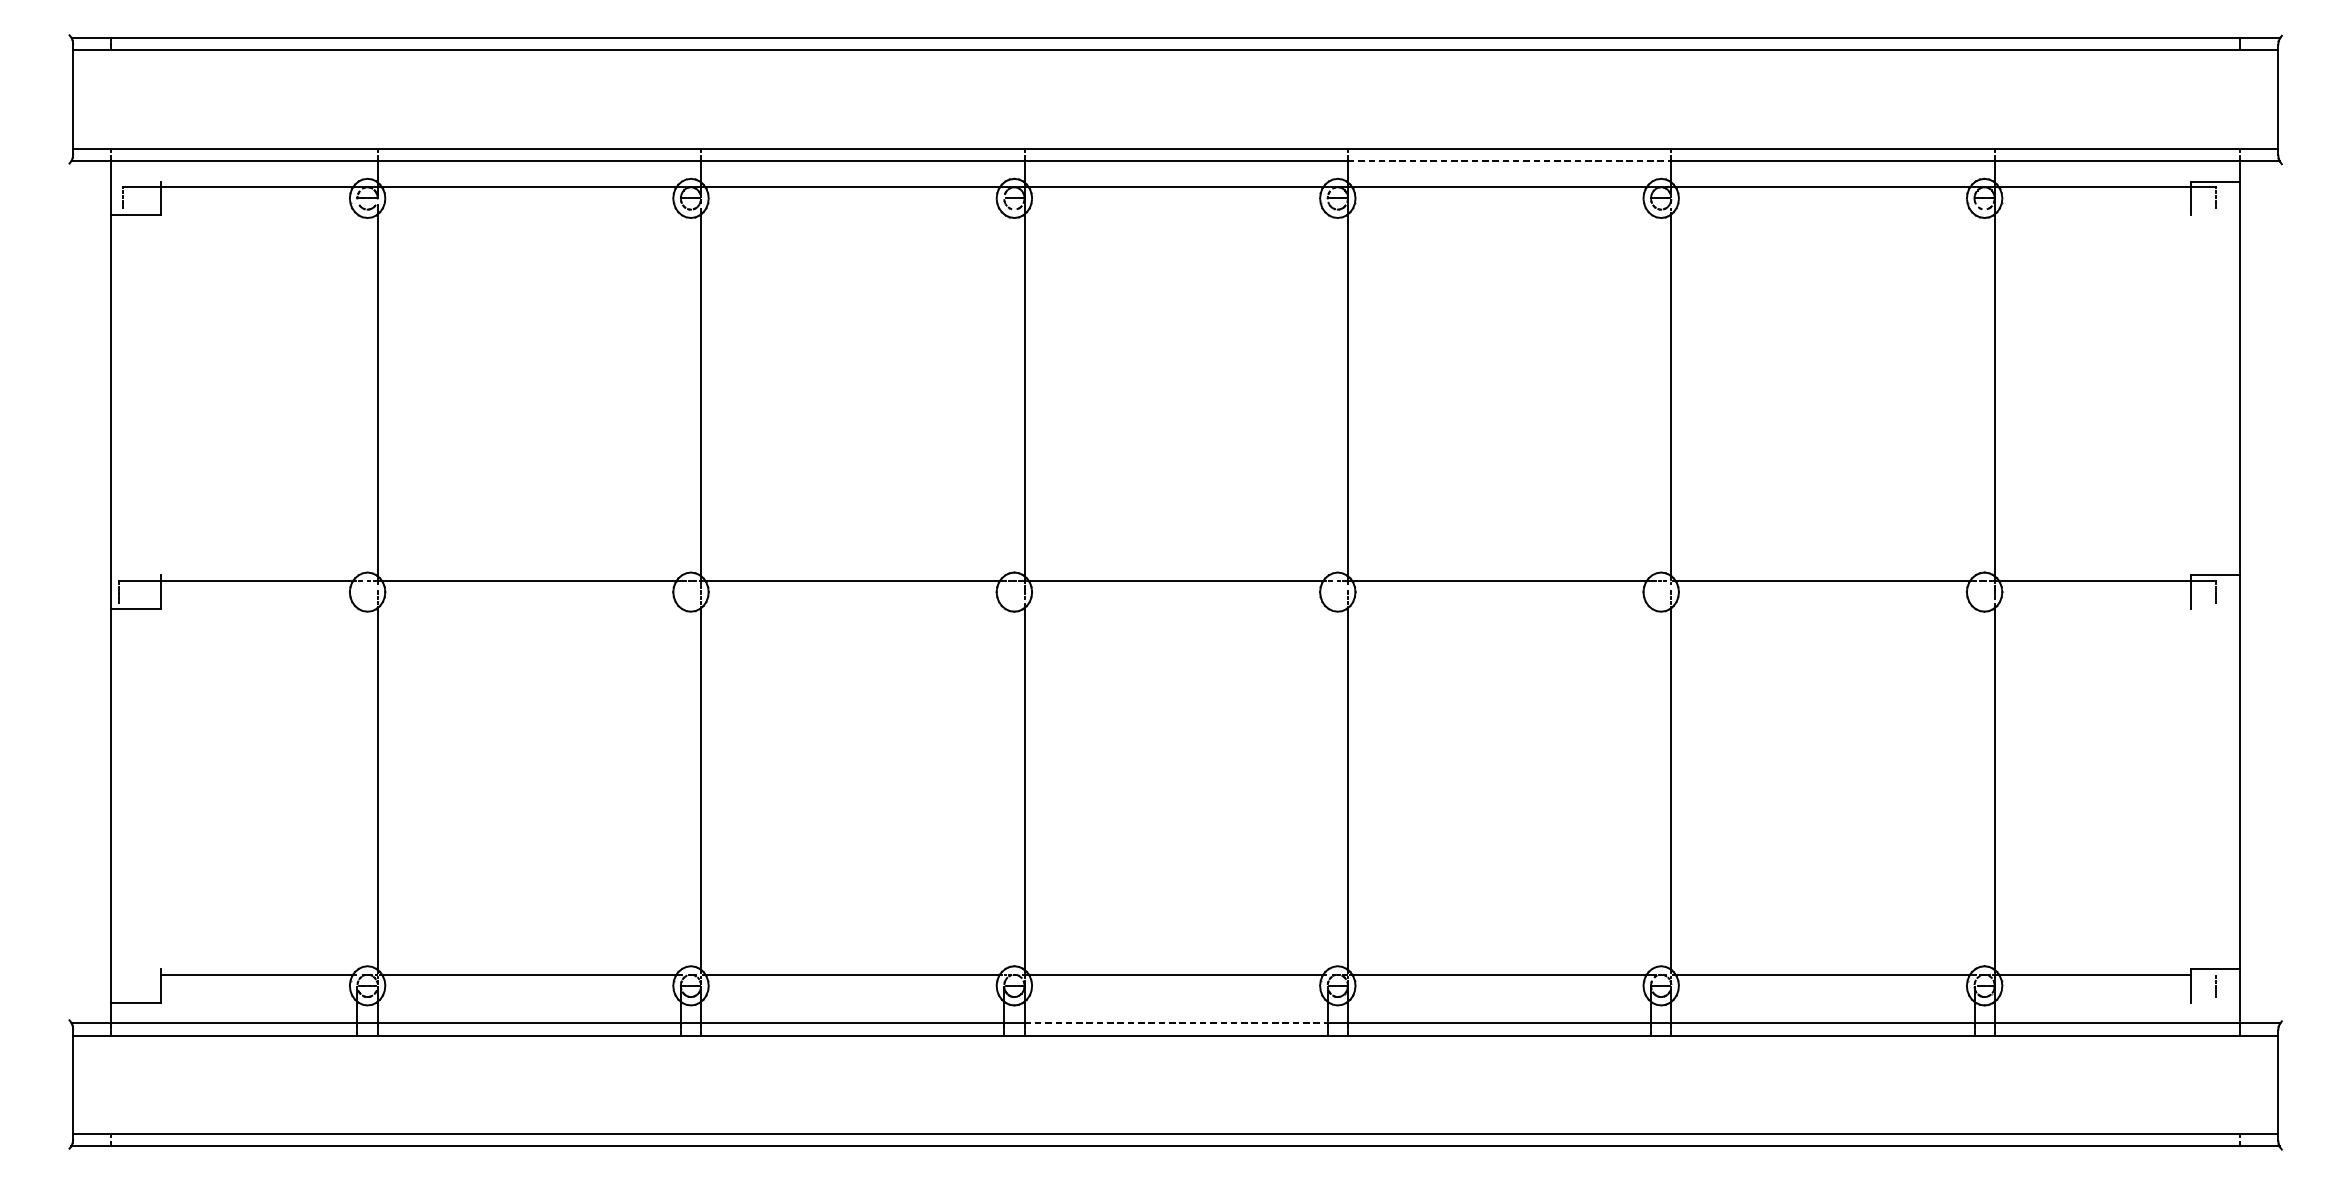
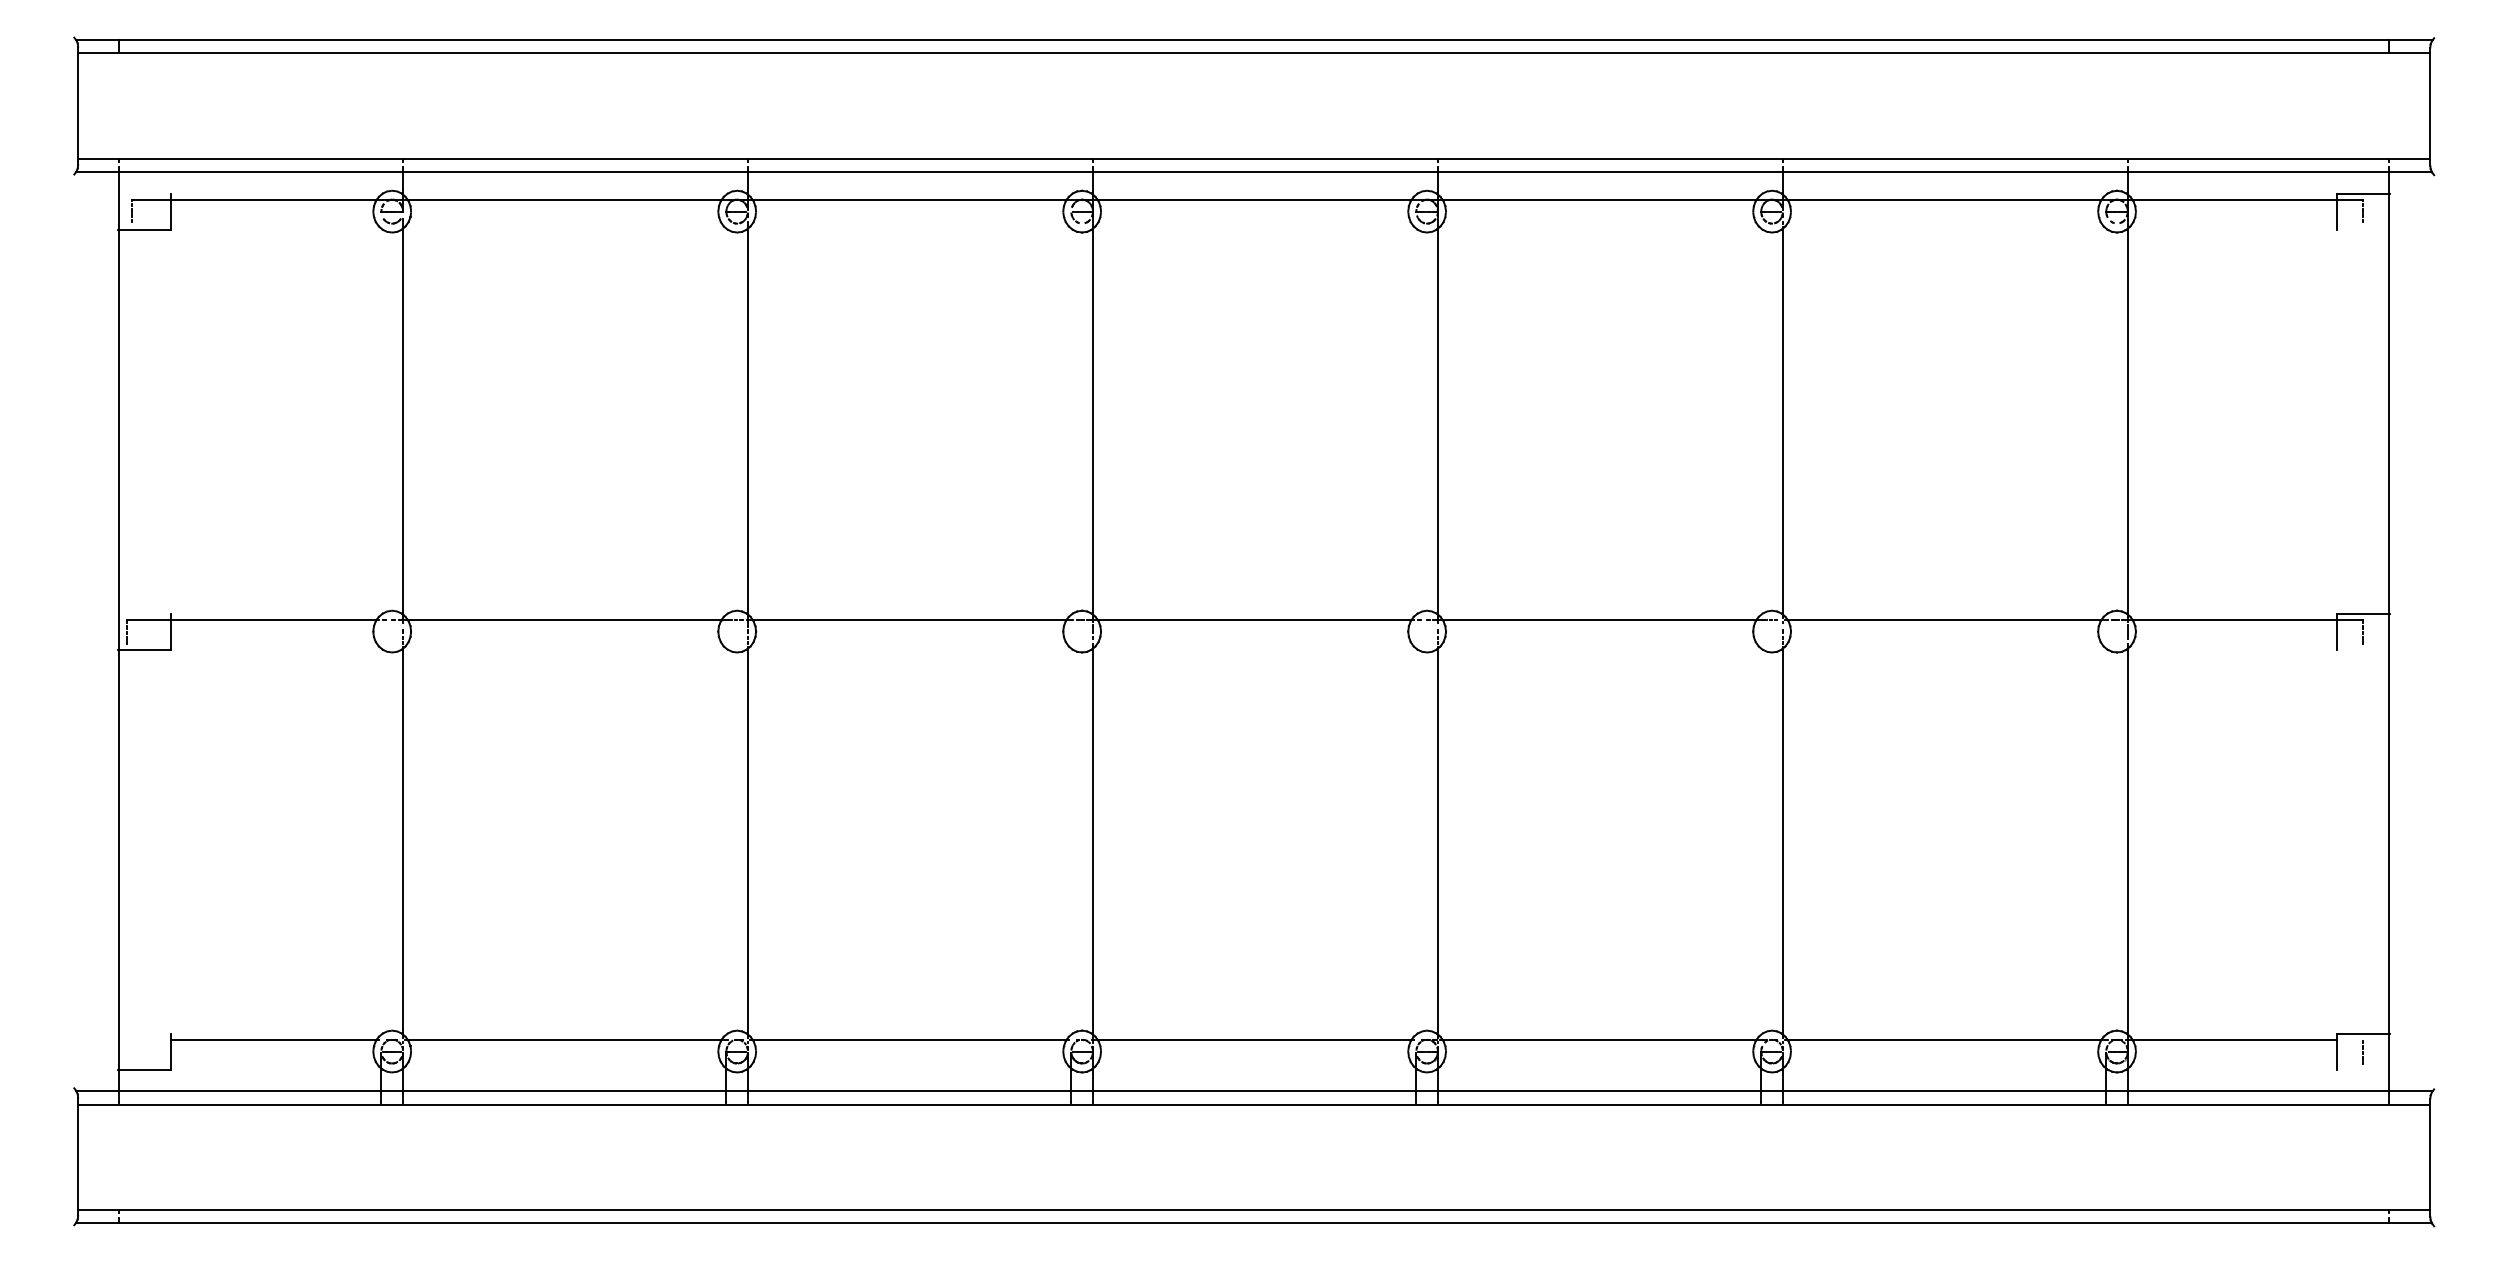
line: (1509, 160) -> (1610, 171), dashed -> solid
line: (1175, 1023) -> (1254, 1091), dashed -> solid

